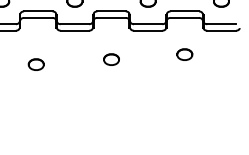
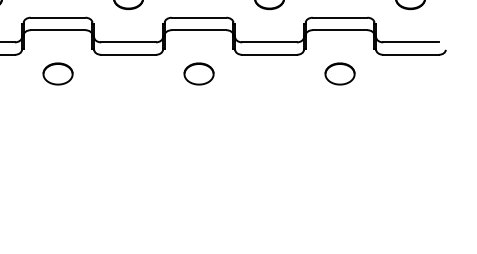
part: (184, 54) -> (339, 73), moved
part: (111, 59) -> (198, 73), moved
part: (35, 64) -> (56, 73), moved

